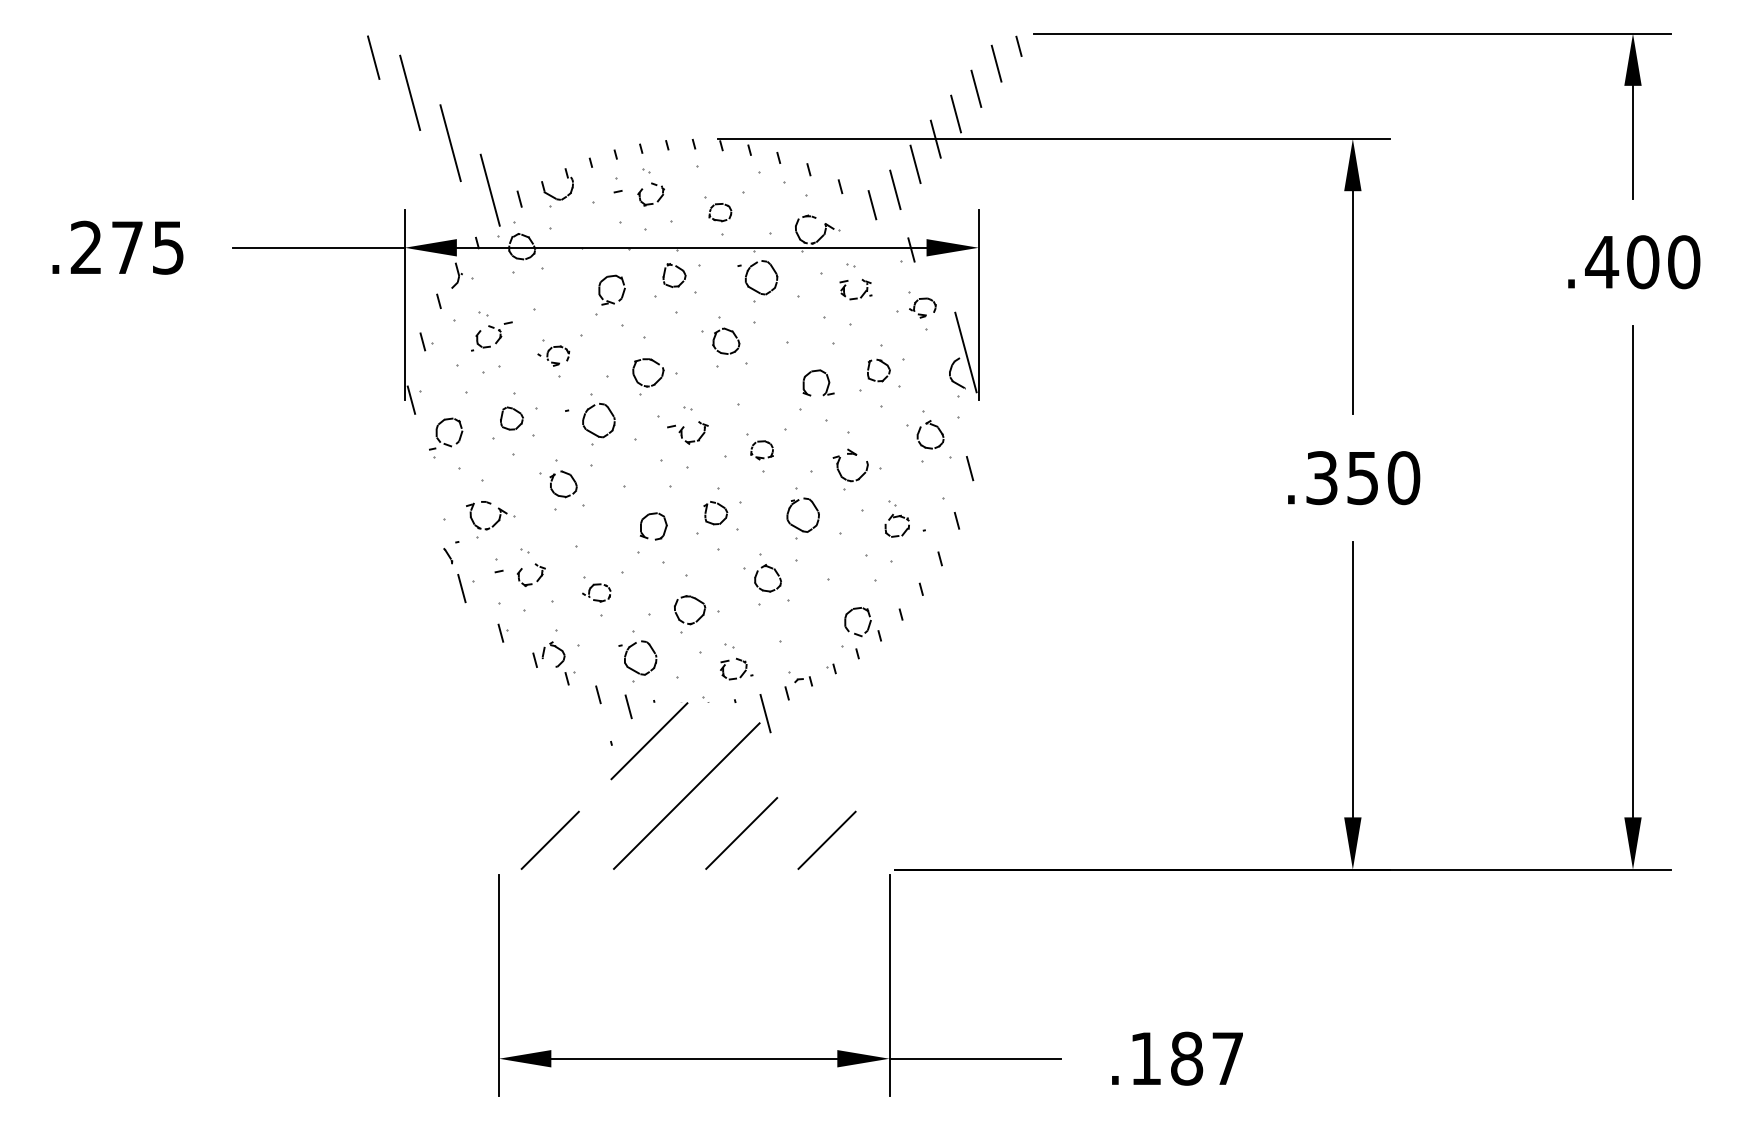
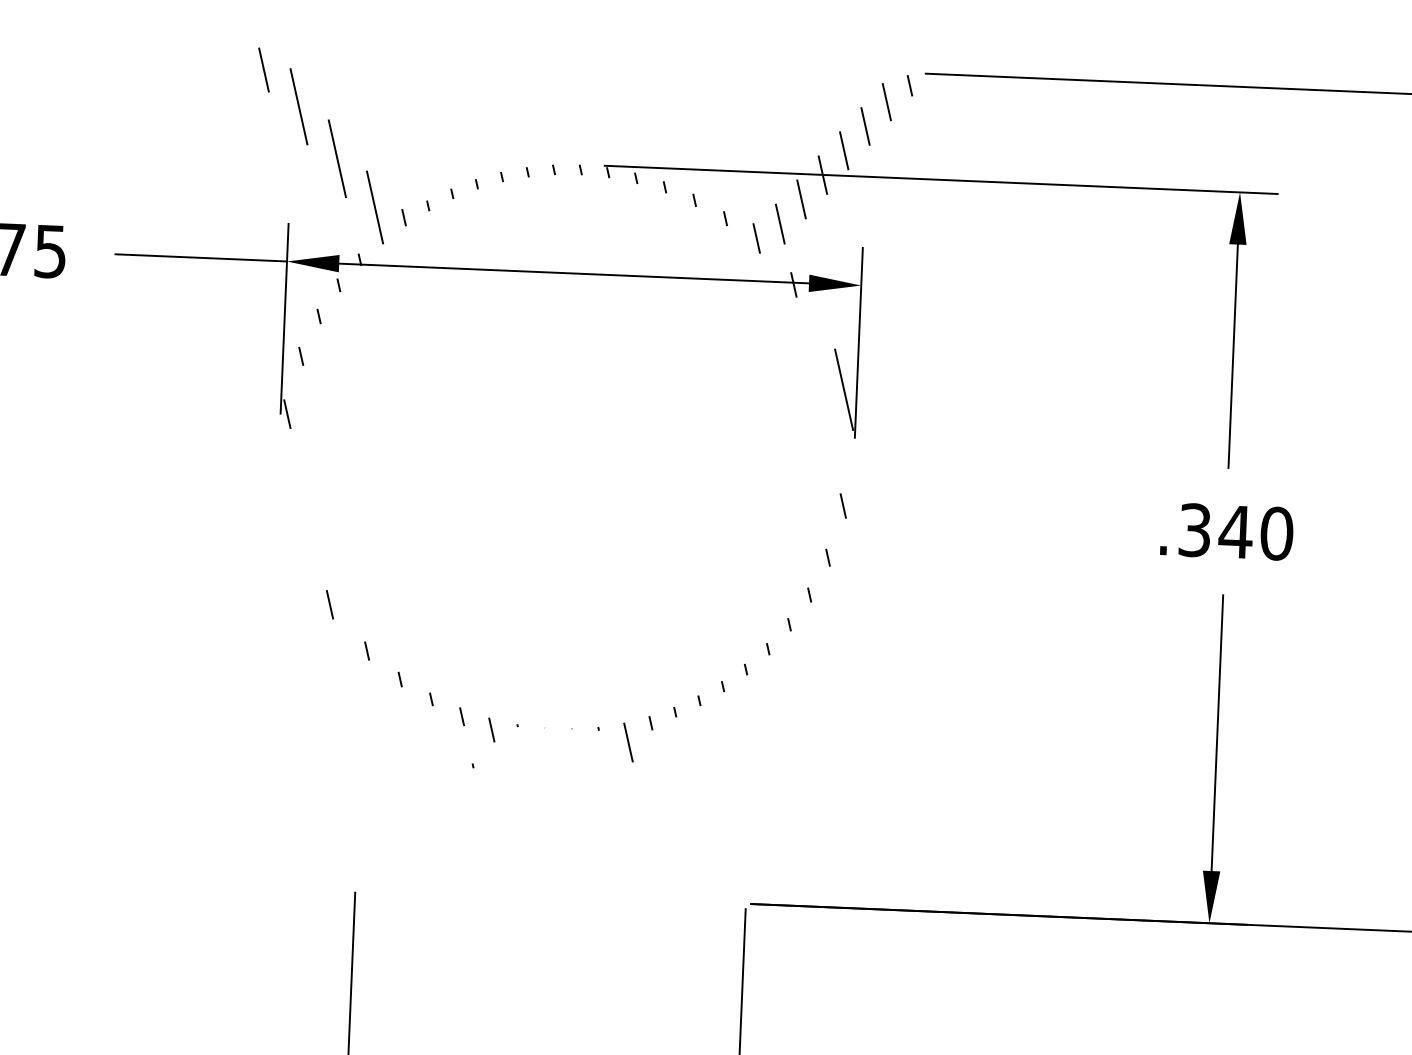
hatch: (692, 431) -> (567, 457), removed
text: (1362, 478) -> (1235, 532), .350 -> .340
hatch: (688, 785) -> (548, 811), removed

